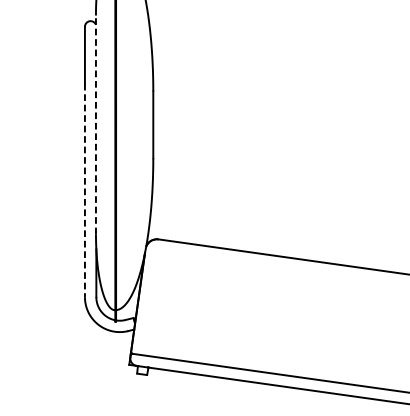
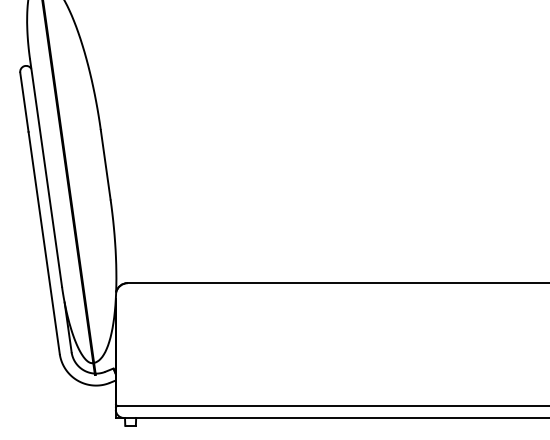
line: (96, 125) -> (46, 173), dashed -> solid
line: (85, 191) -> (44, 243), dashed -> solid

